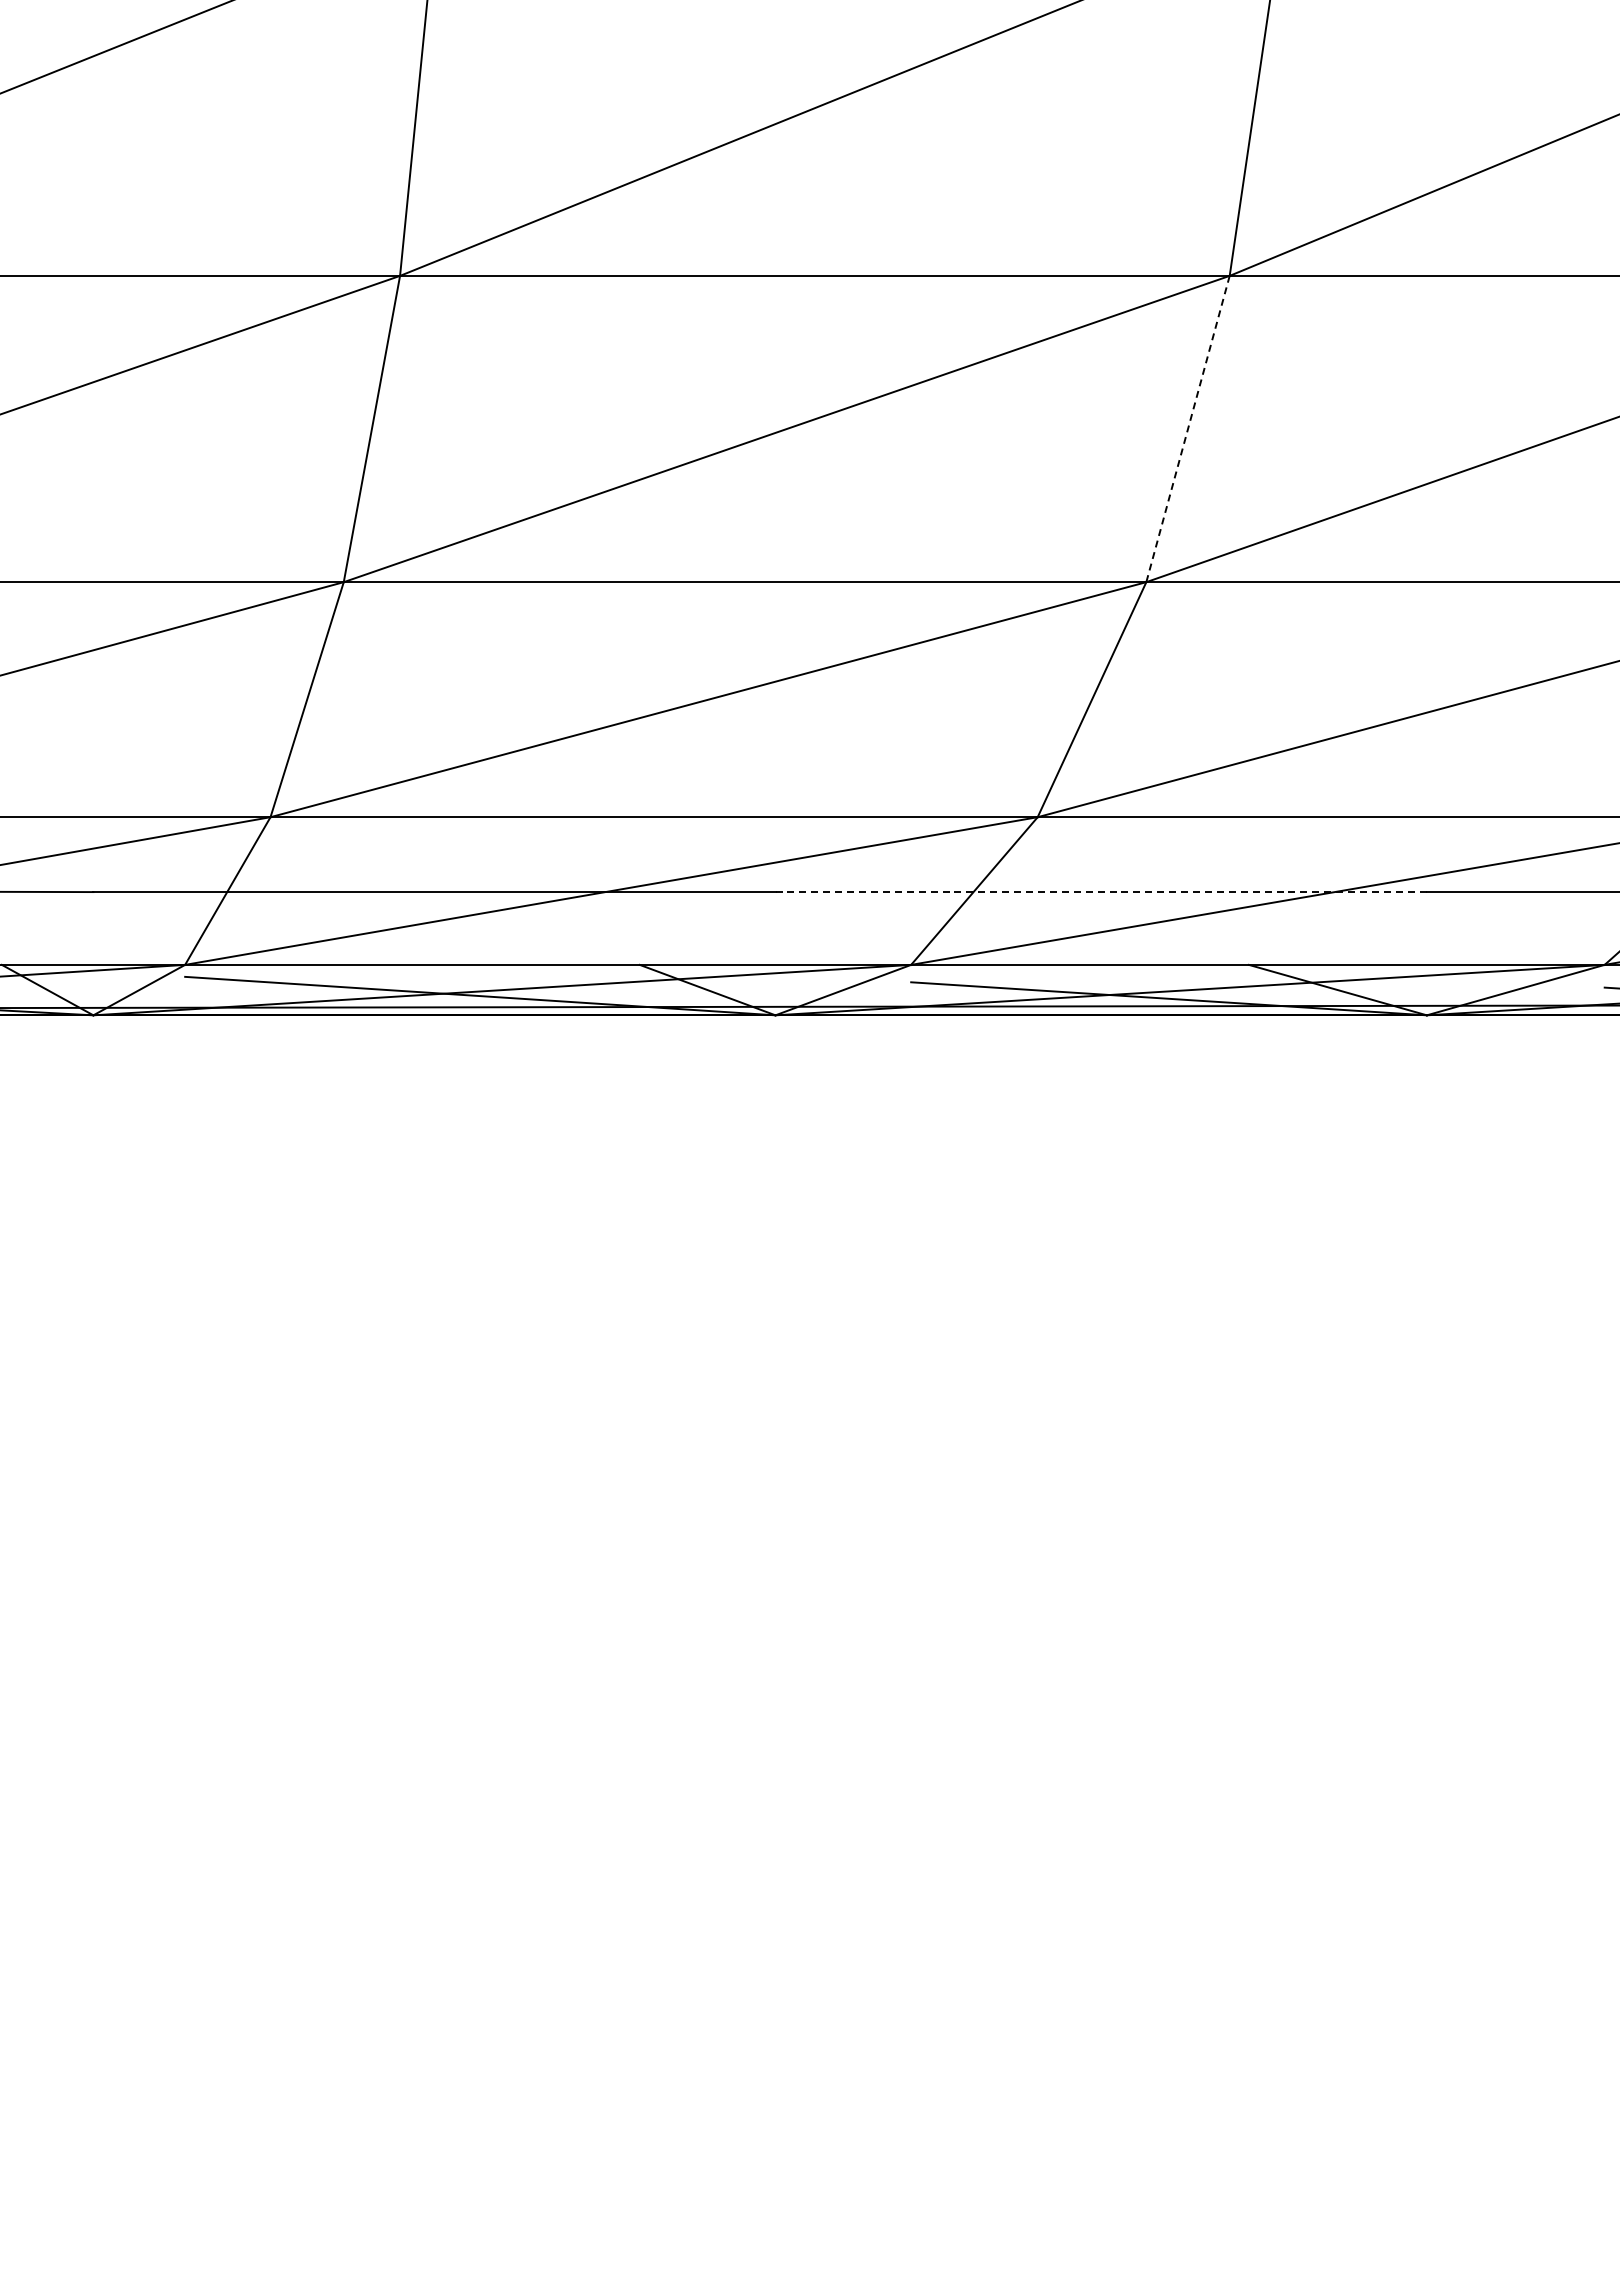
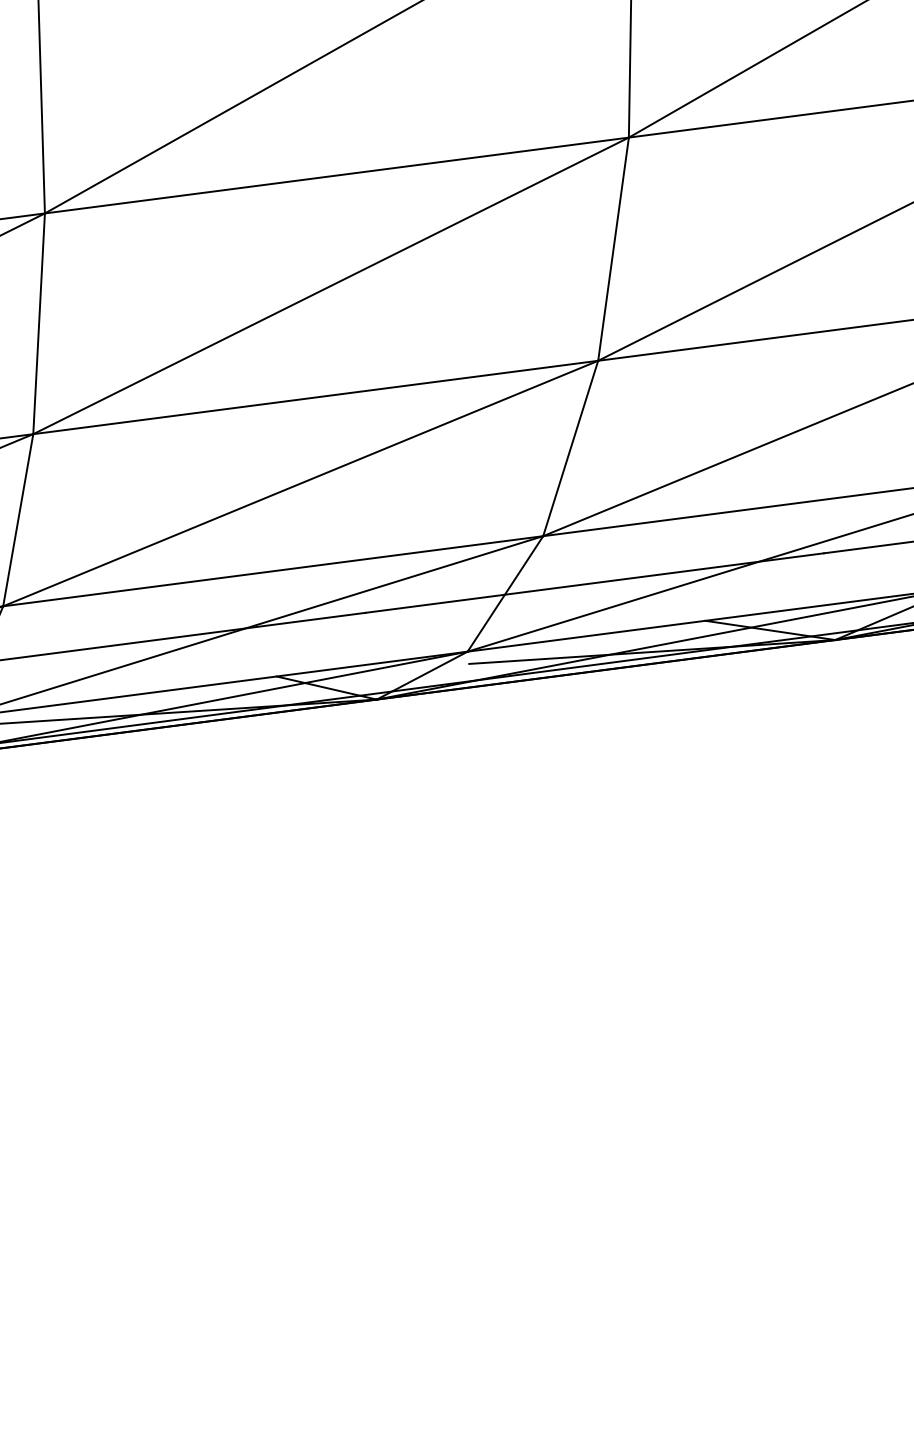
line: (1188, 429) -> (613, 249), dashed -> solid
line: (1101, 892) -> (595, 583), dashed -> solid

